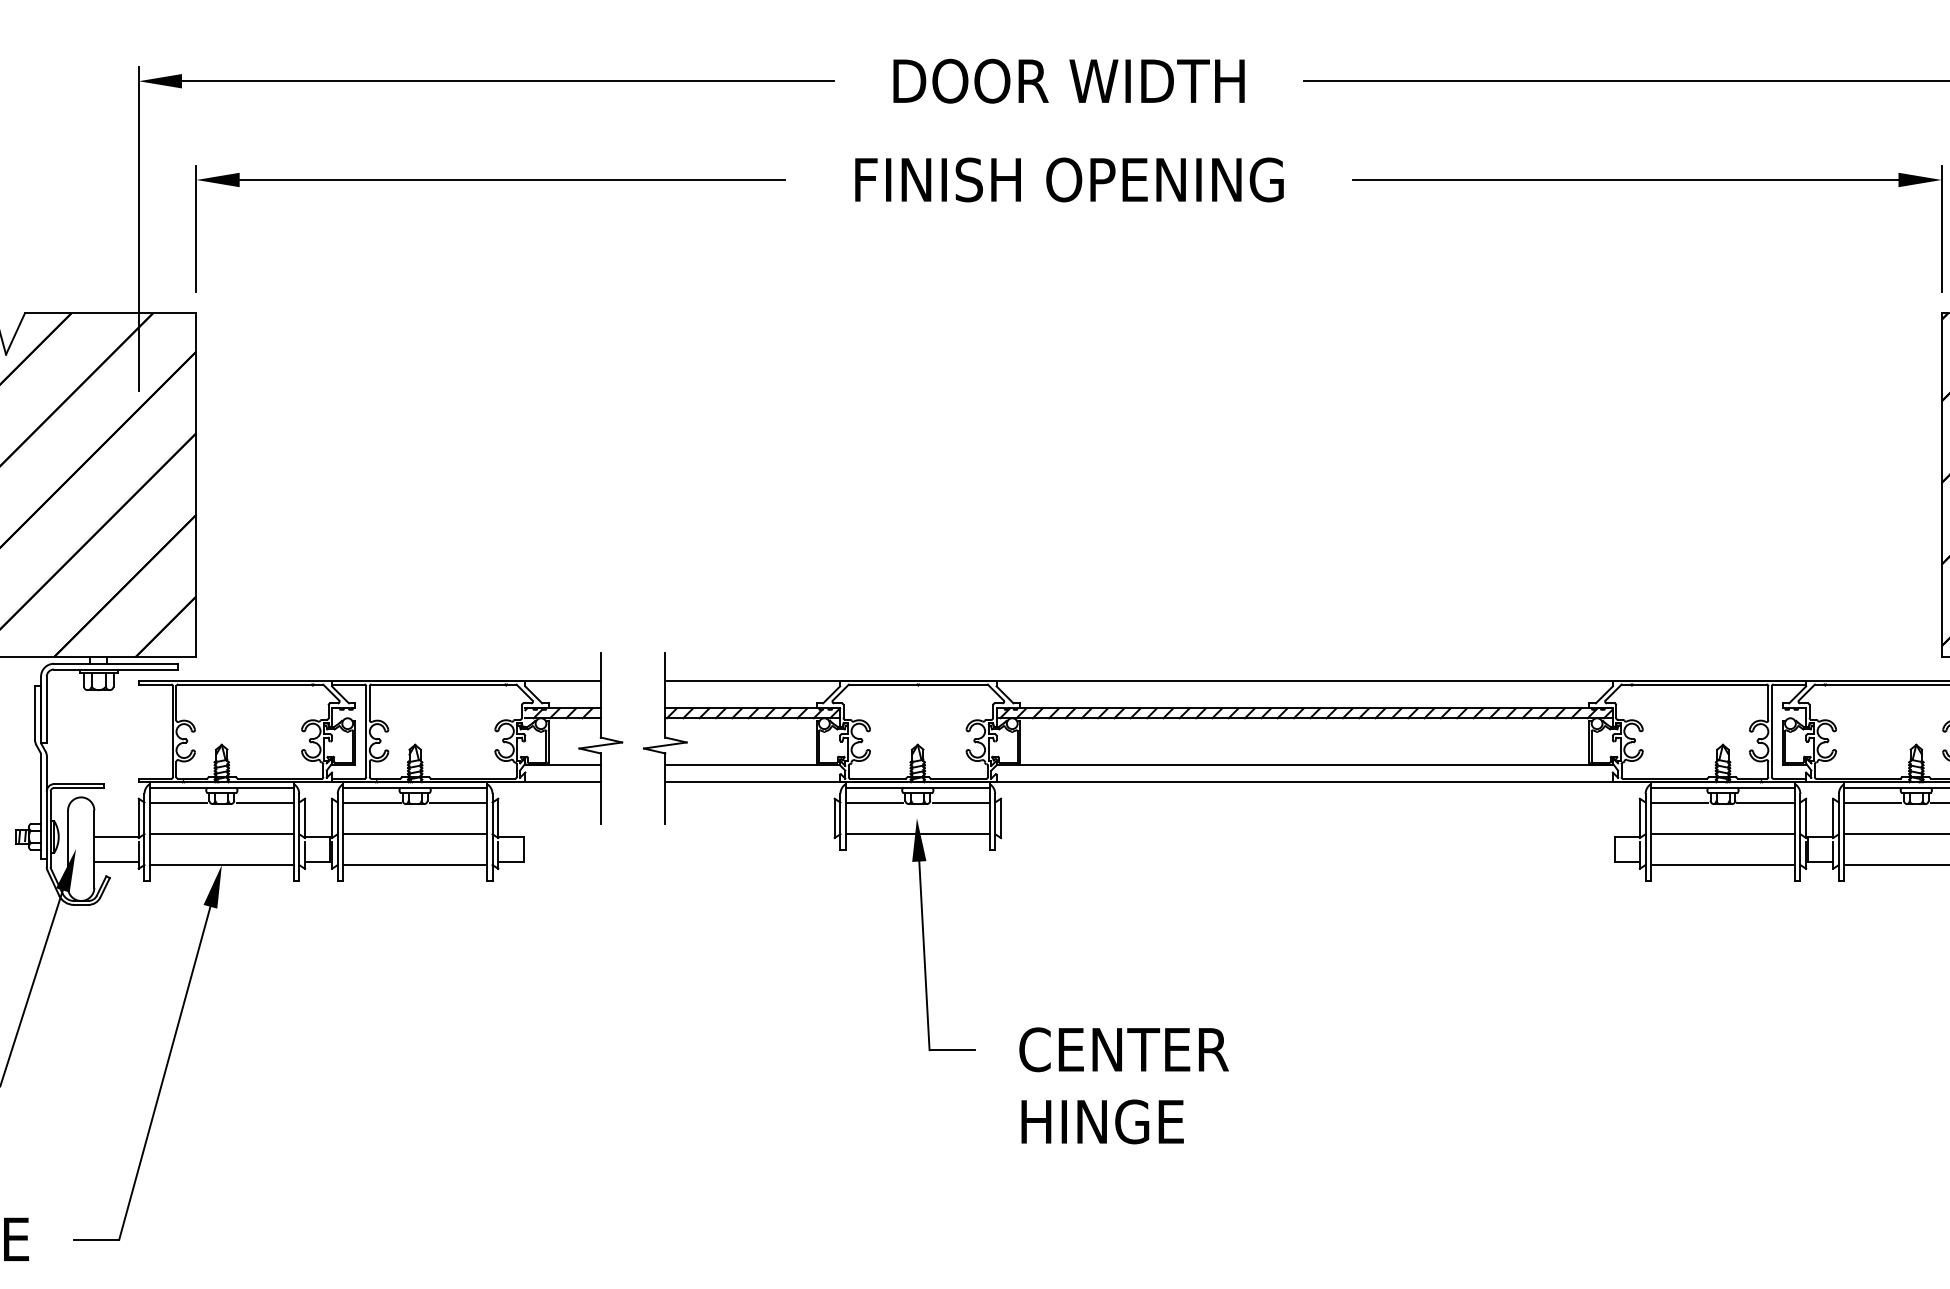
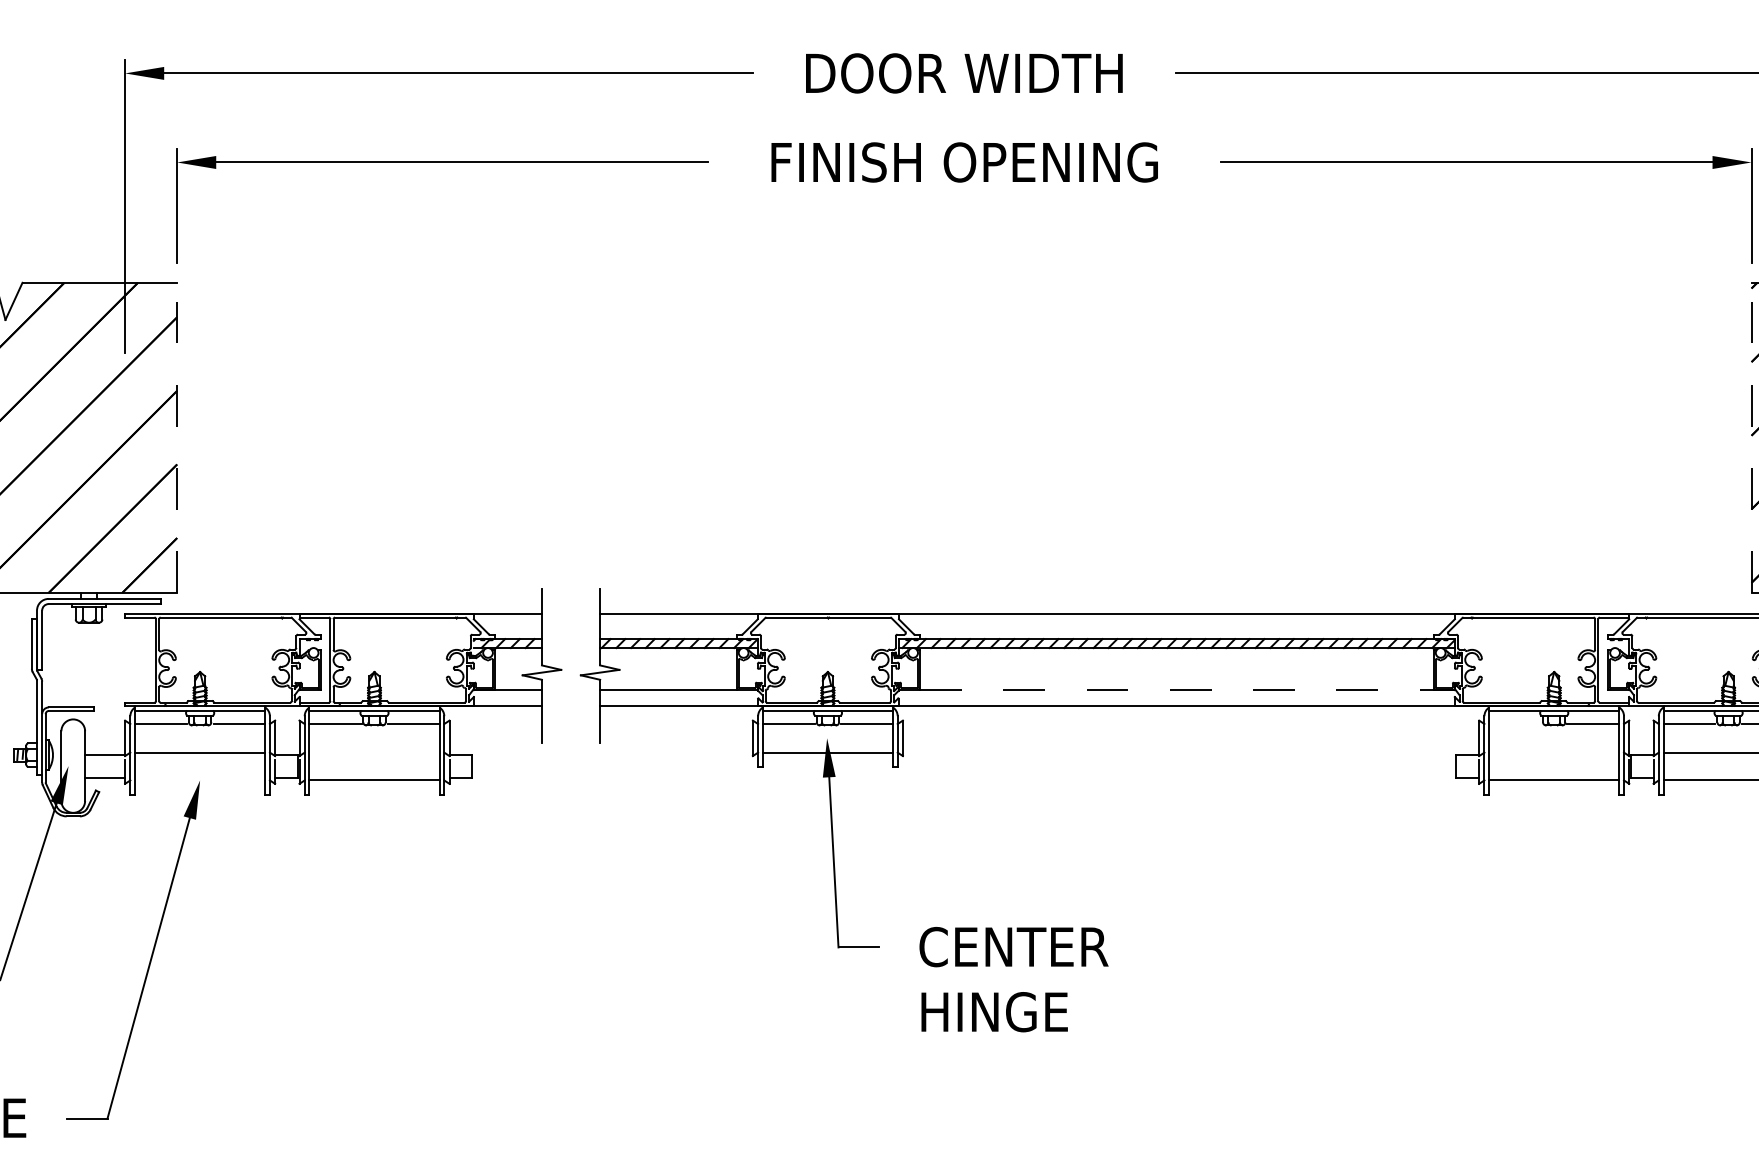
line: (196, 484) -> (177, 437), solid -> dashed
line: (1941, 484) -> (1751, 437), solid -> dashed
line: (1316, 765) -> (1187, 690), solid -> dashed
line: (1678, 803) -> (1514, 724), removed
line: (415, 834) -> (374, 752), removed
line: (1723, 834) -> (1554, 752), removed
line: (222, 865) -> (200, 780), removed

